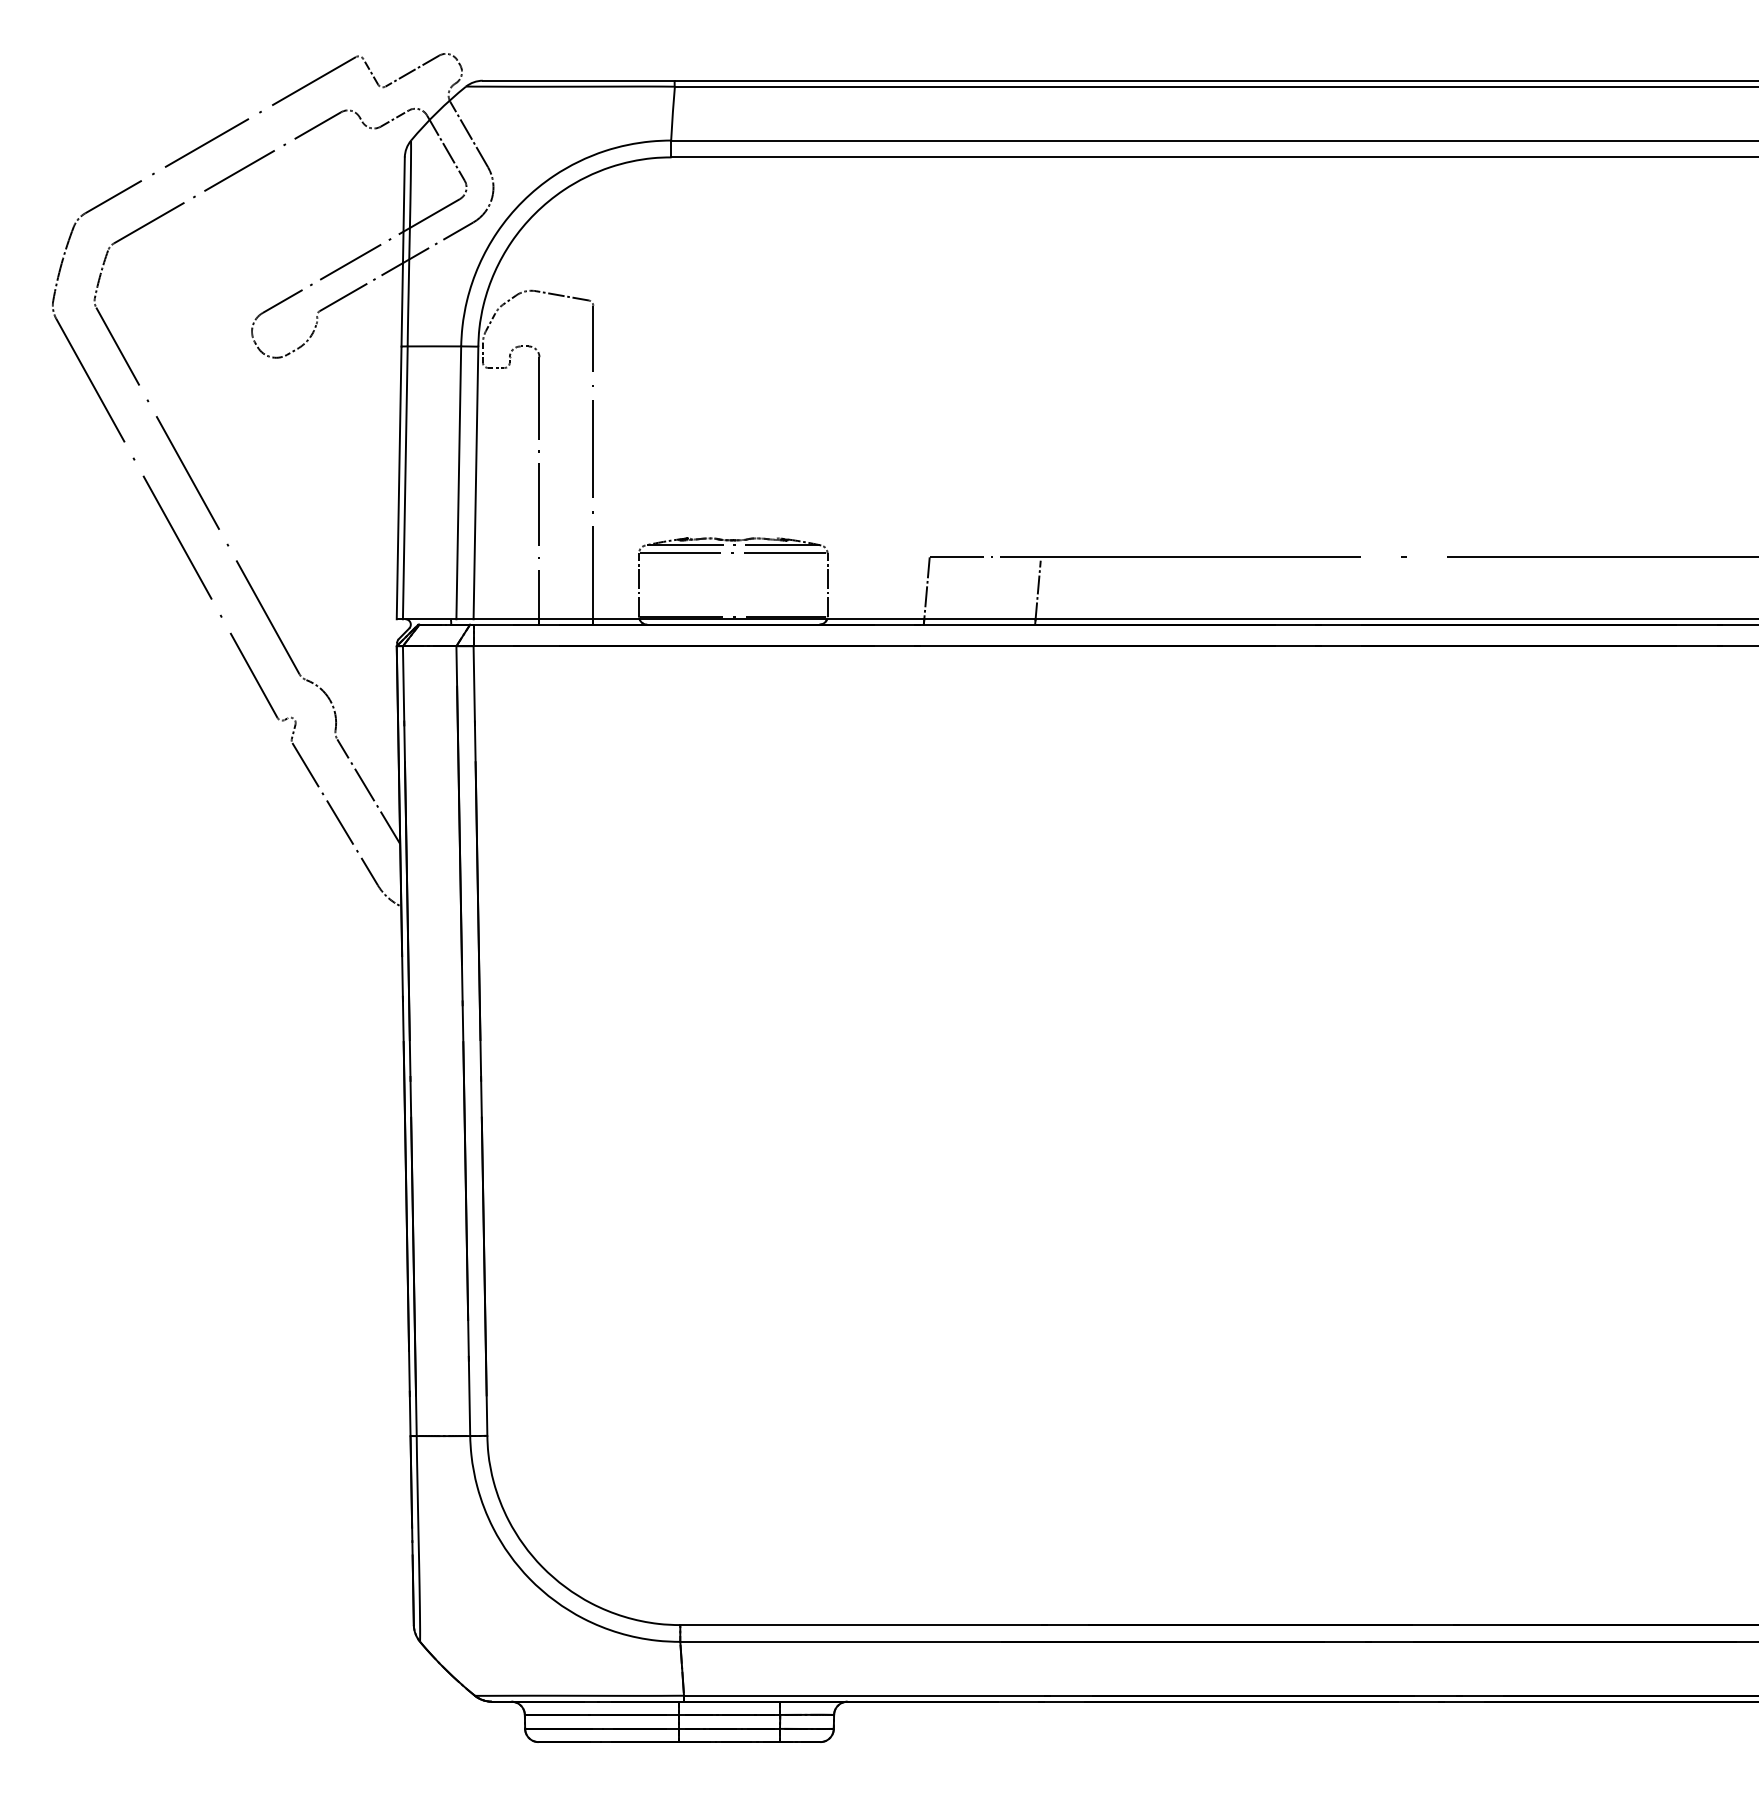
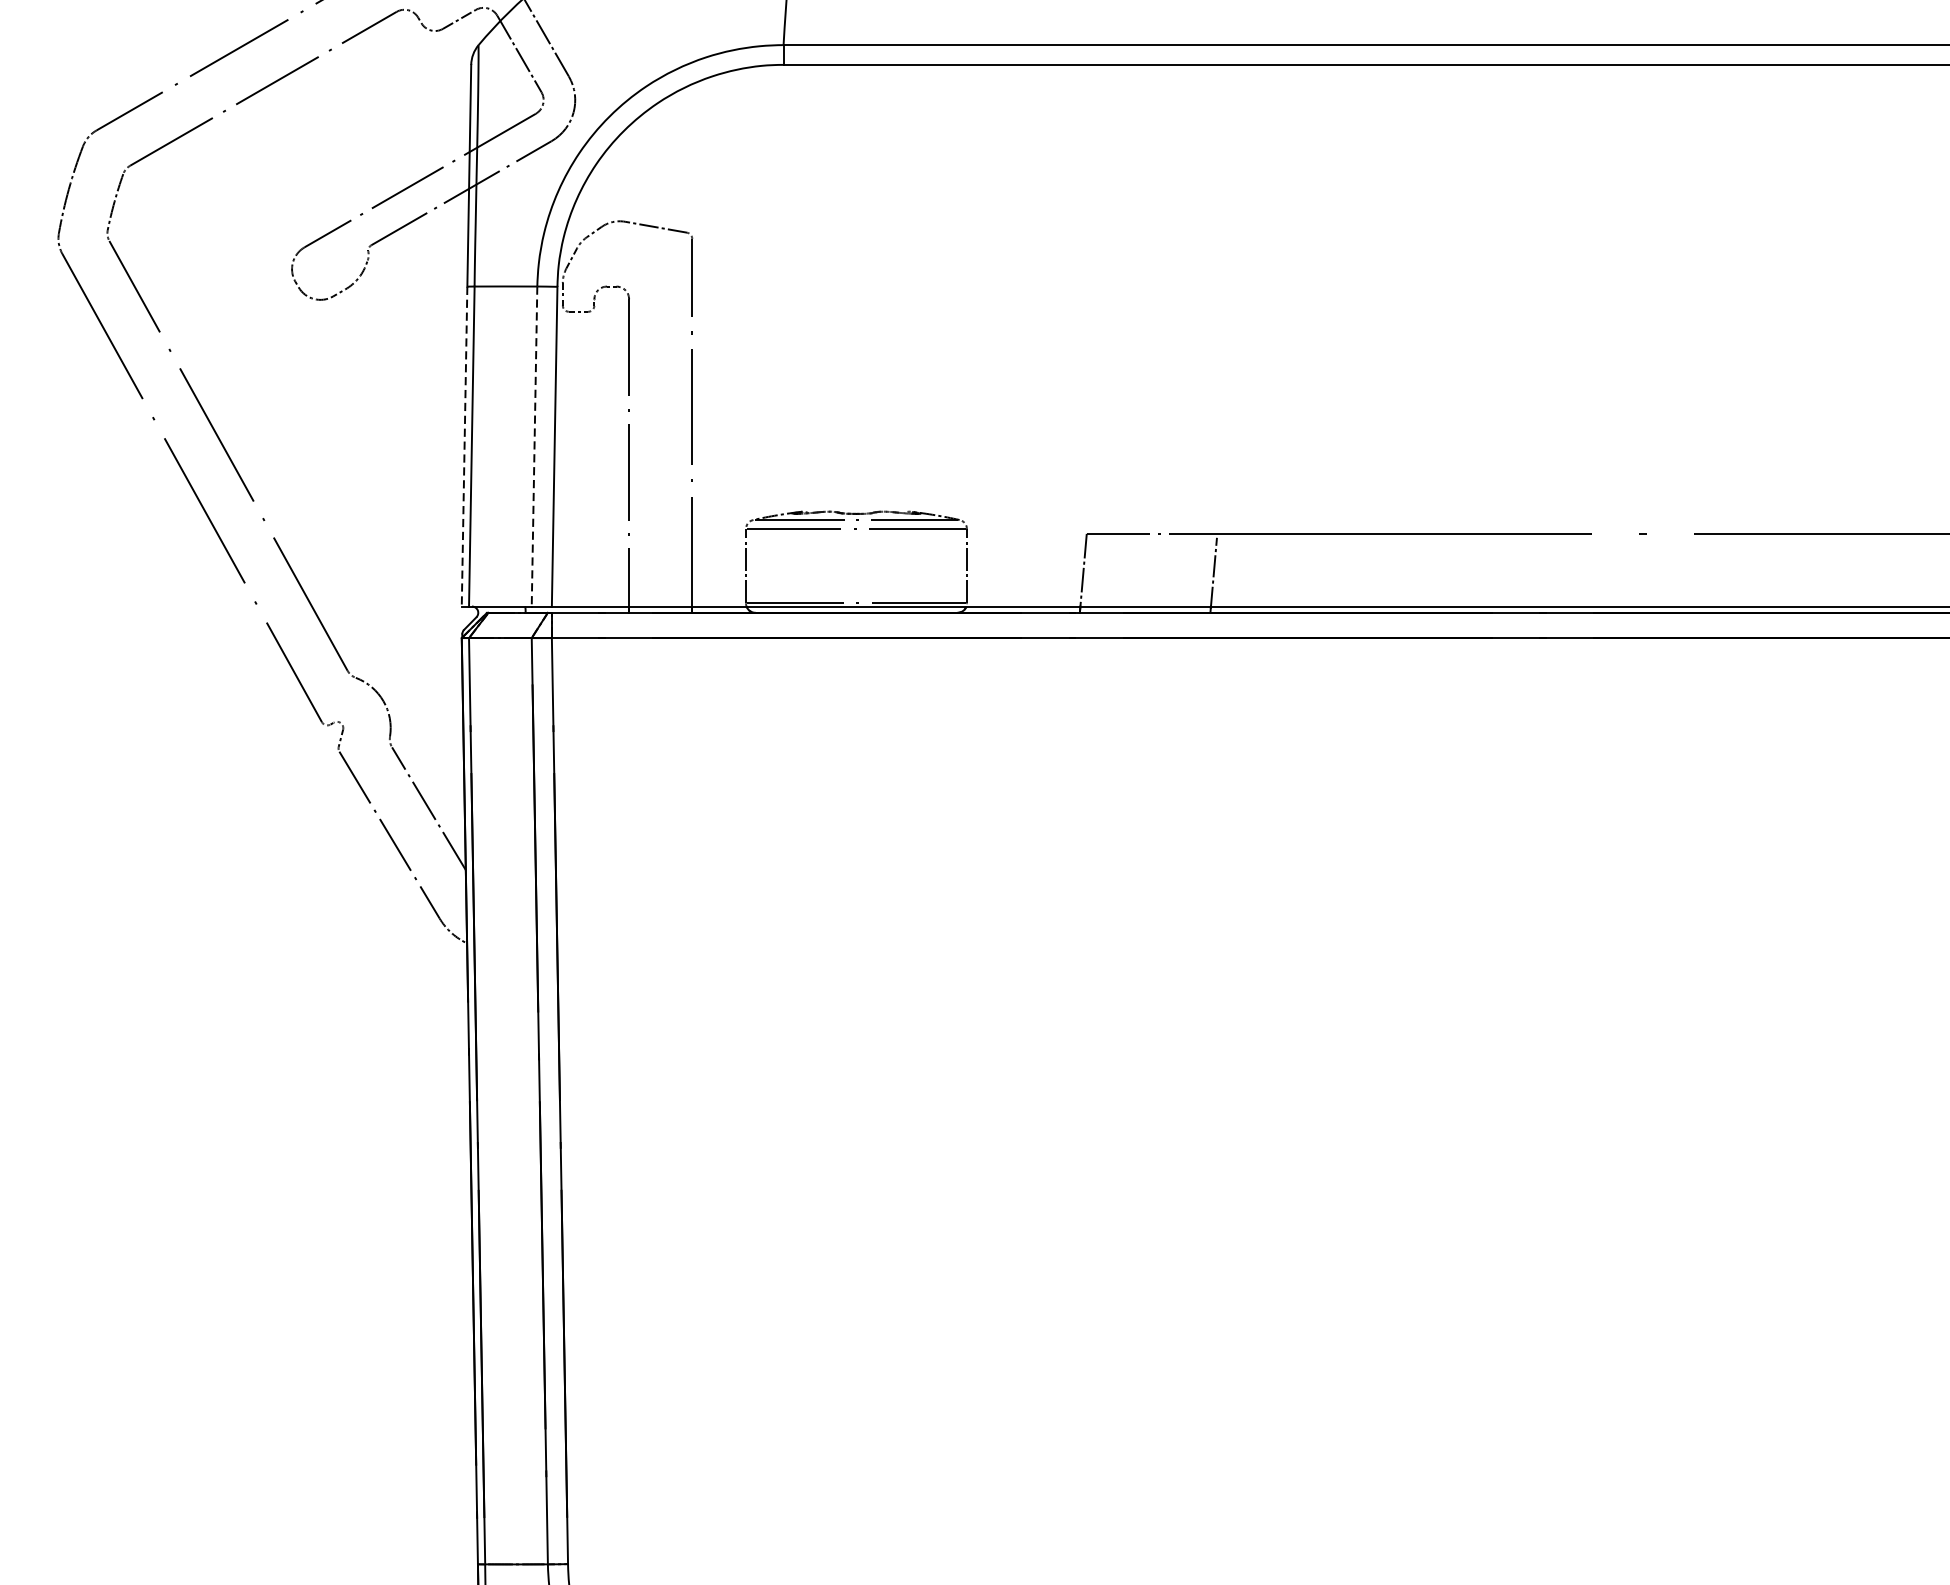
line: (399, 483) -> (464, 447), solid -> dashed
line: (458, 483) -> (534, 447), solid -> dashed

